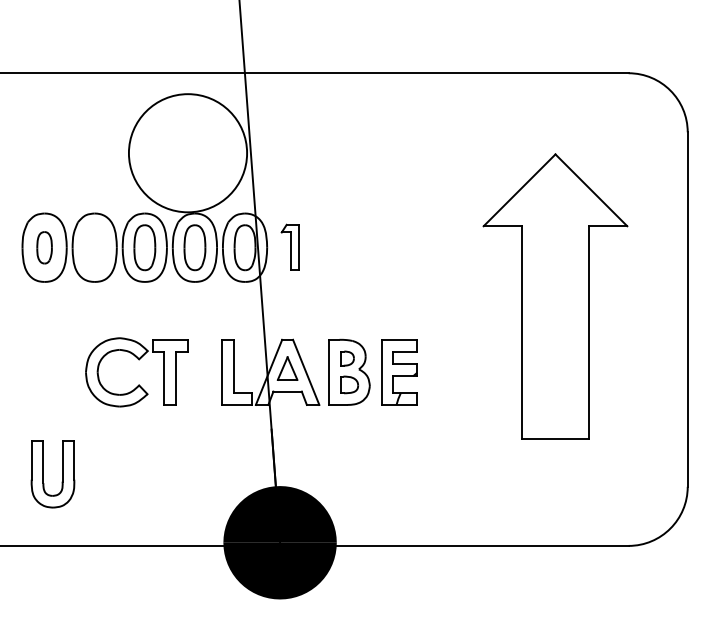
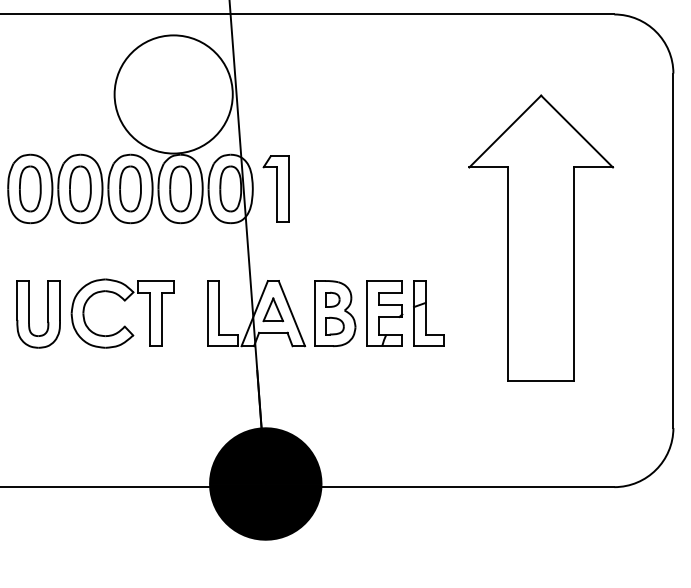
part: (44, 247) -> (30, 188), size x1.43
part: (94, 247) -> (80, 188), added
part: (290, 247) -> (276, 188), size x1.43
part: (442, 372) -> (428, 313), added
part: (43, 474) -> (29, 314), moved

